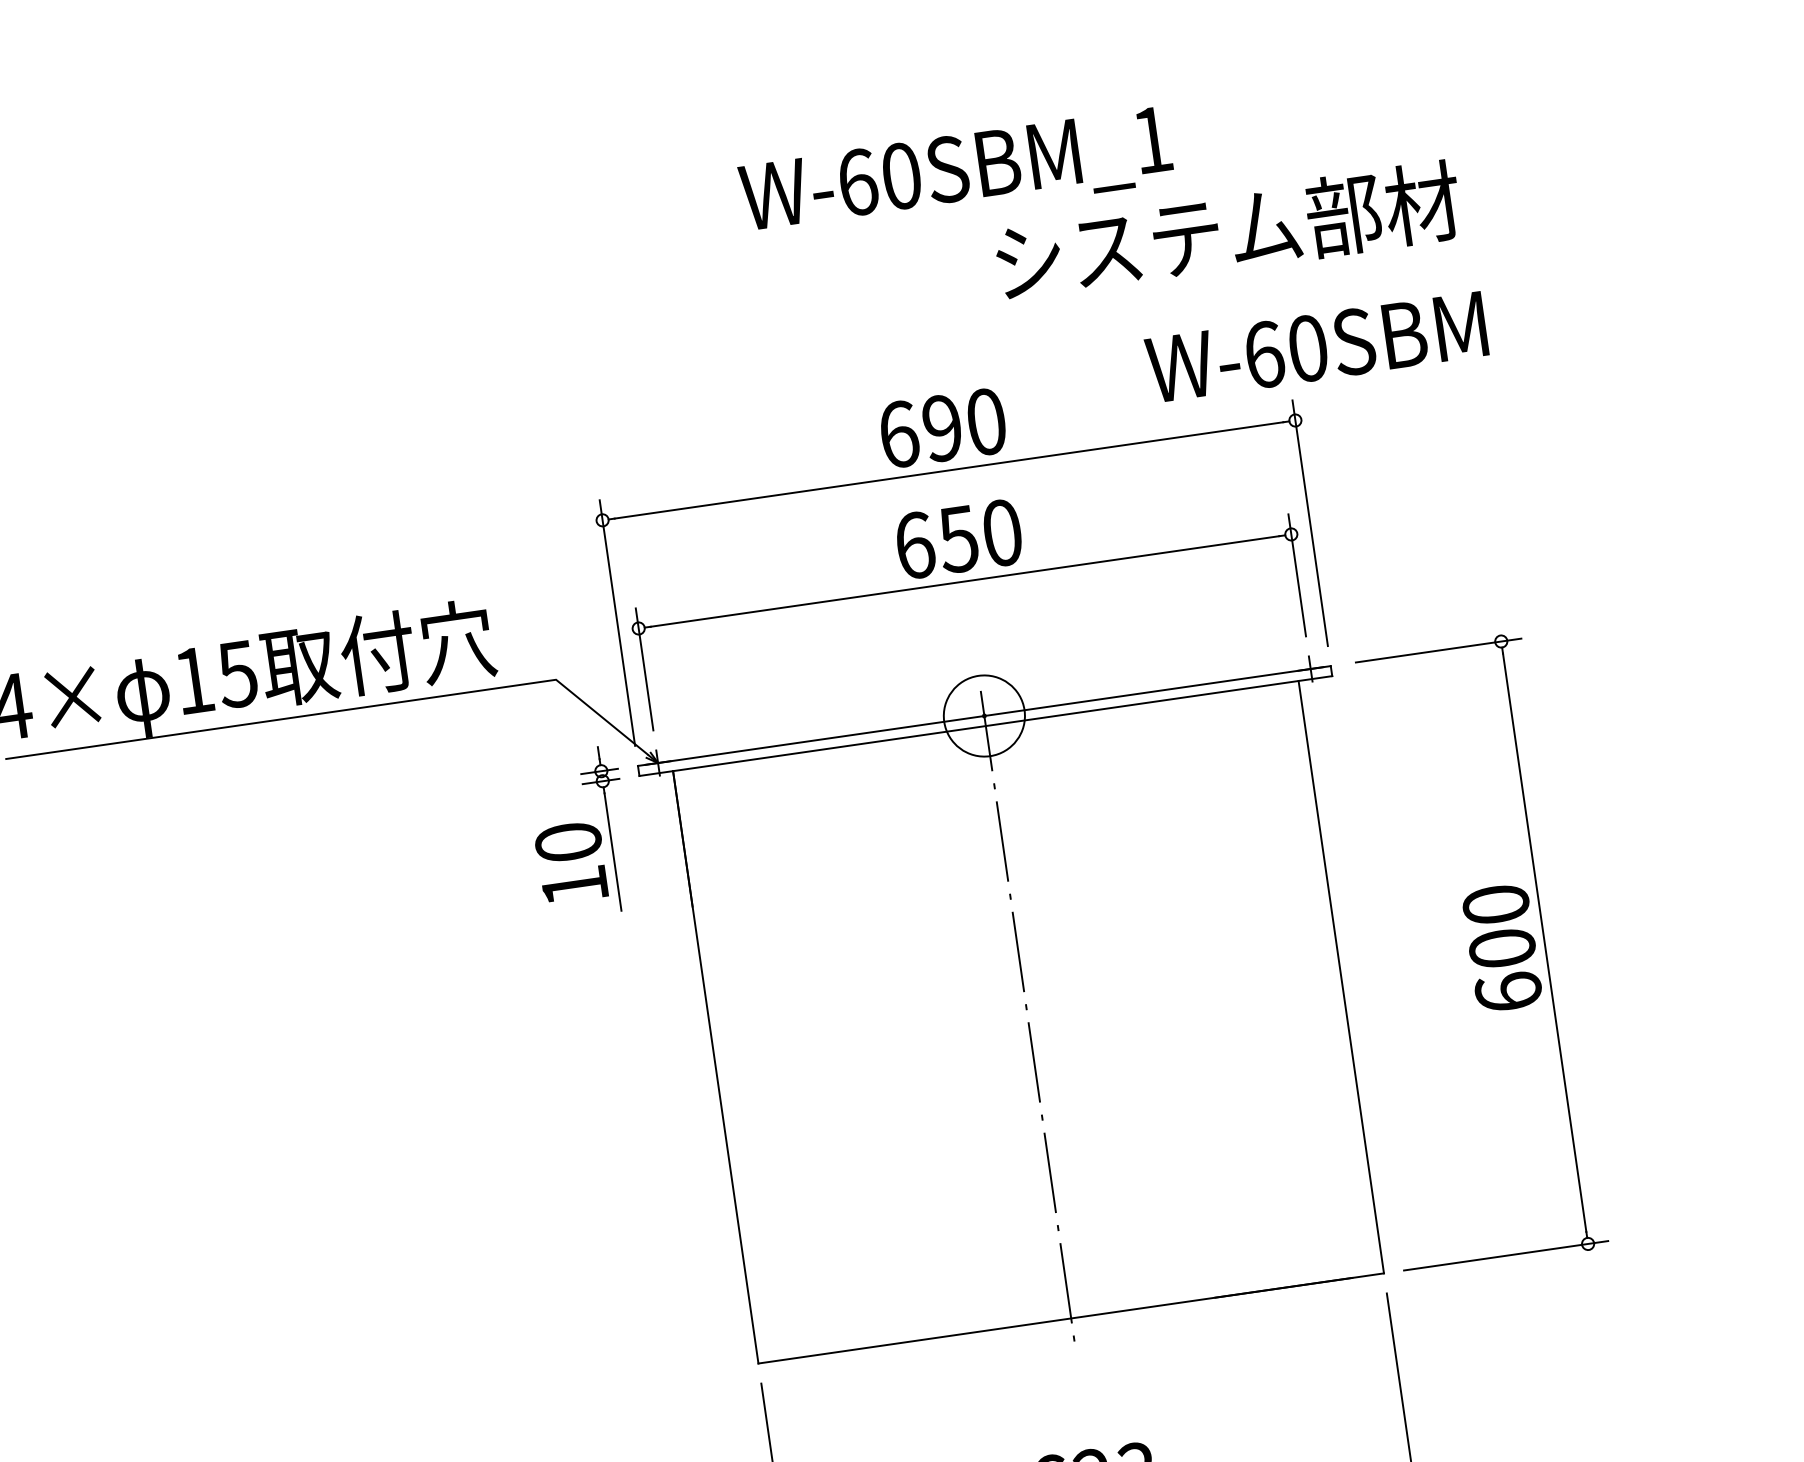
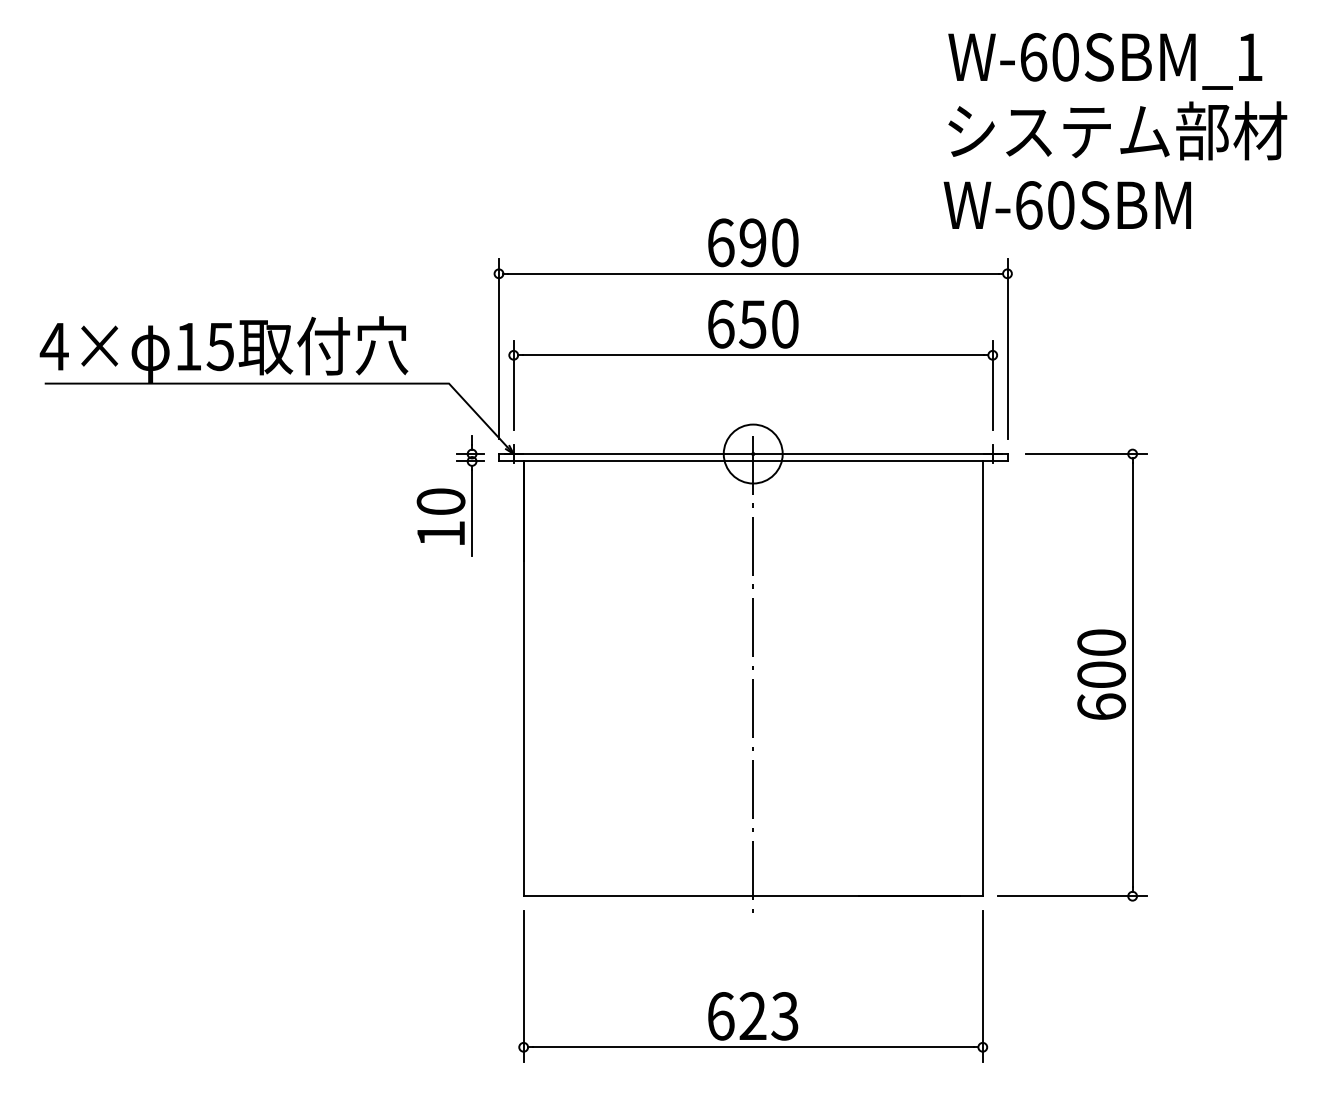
text: (956, 174) -> (1105, 61), moved
text: (1227, 230) -> (1117, 130), moved
text: (1315, 347) -> (1066, 205), moved

